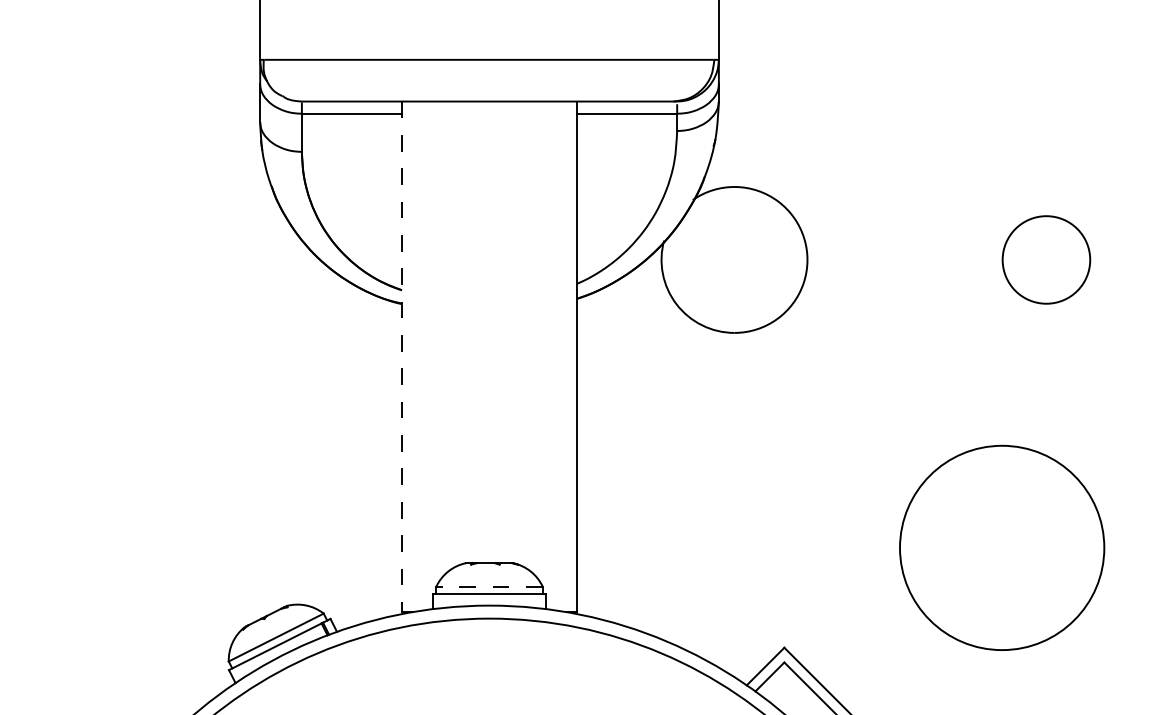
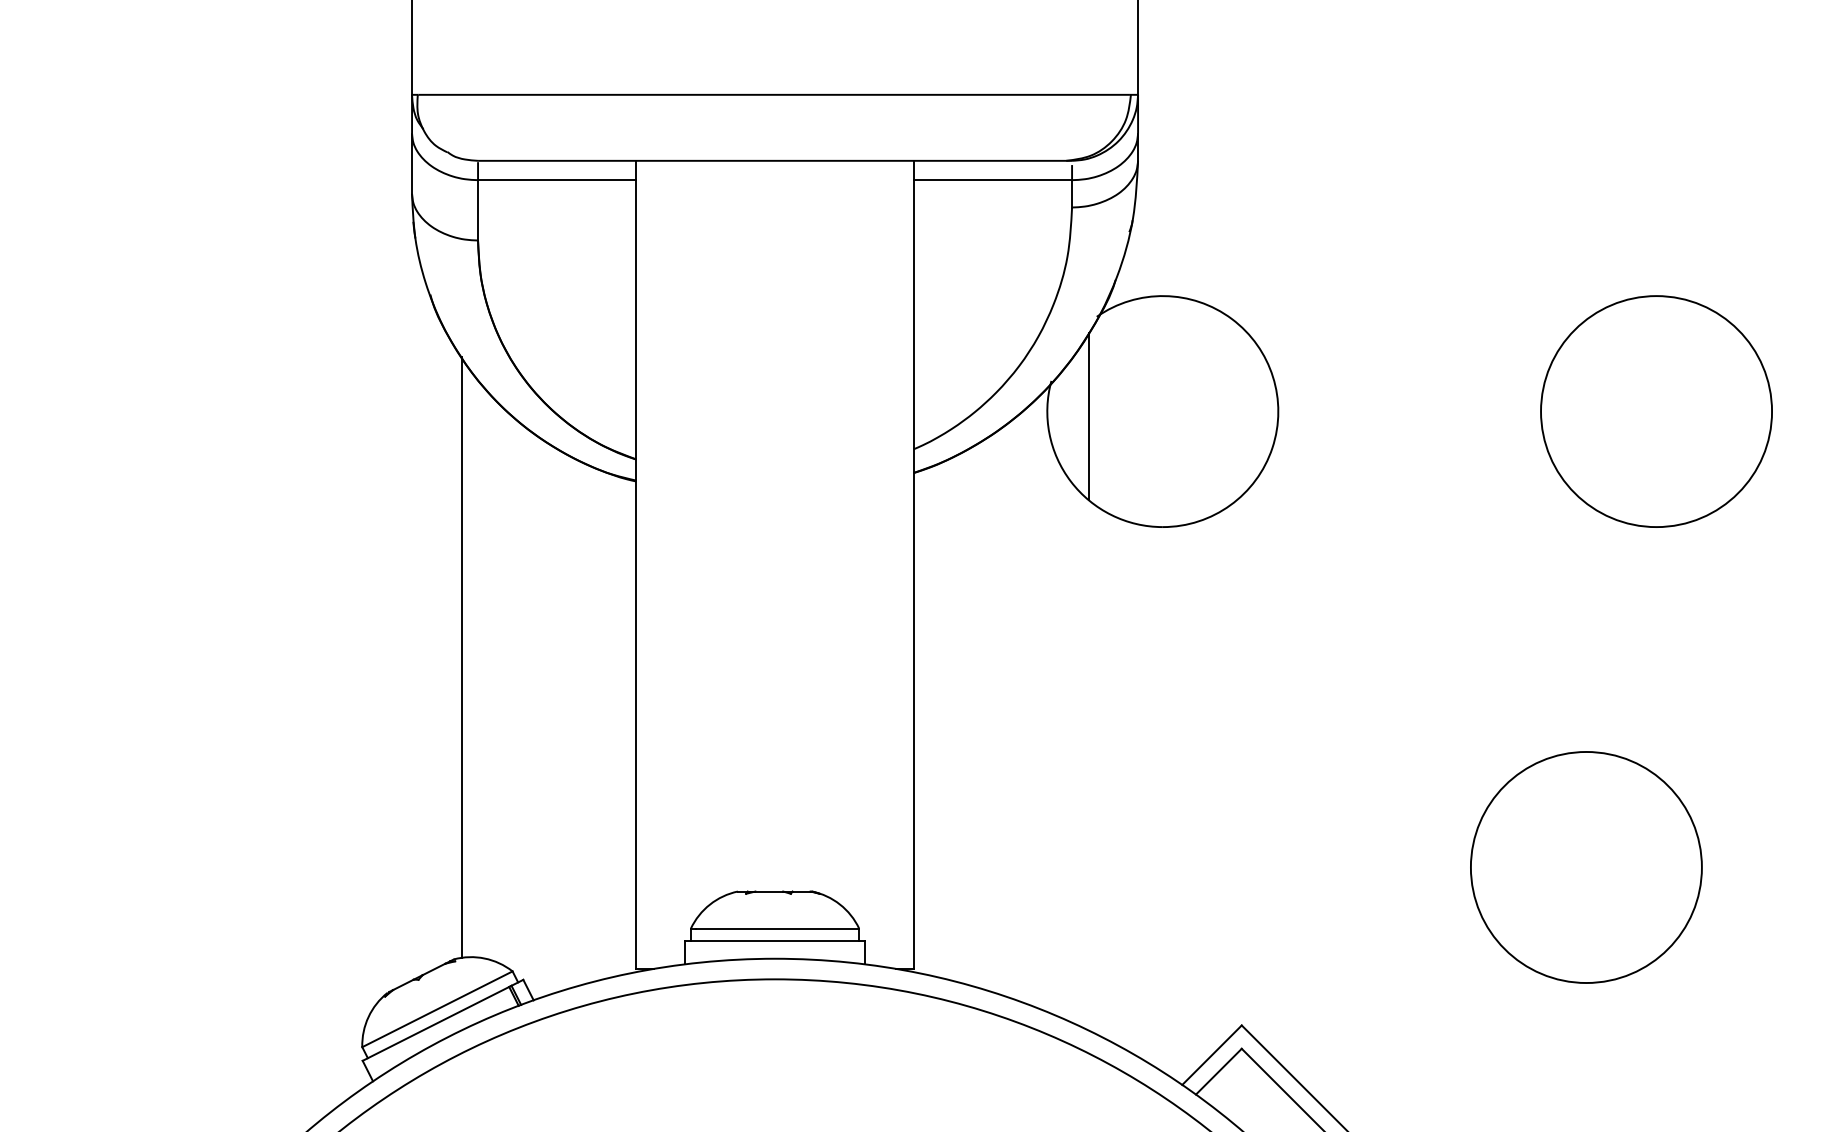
circle: (1046, 259) -> (1656, 410), size x1.67
line: (687, 262) -> (1088, 415), added
line: (401, 357) -> (635, 566), dashed -> solid
line: (291, 415) -> (461, 657), added
circle: (1001, 547) -> (1585, 866), size x0.71
line: (490, 586) -> (776, 928), dashed -> solid

